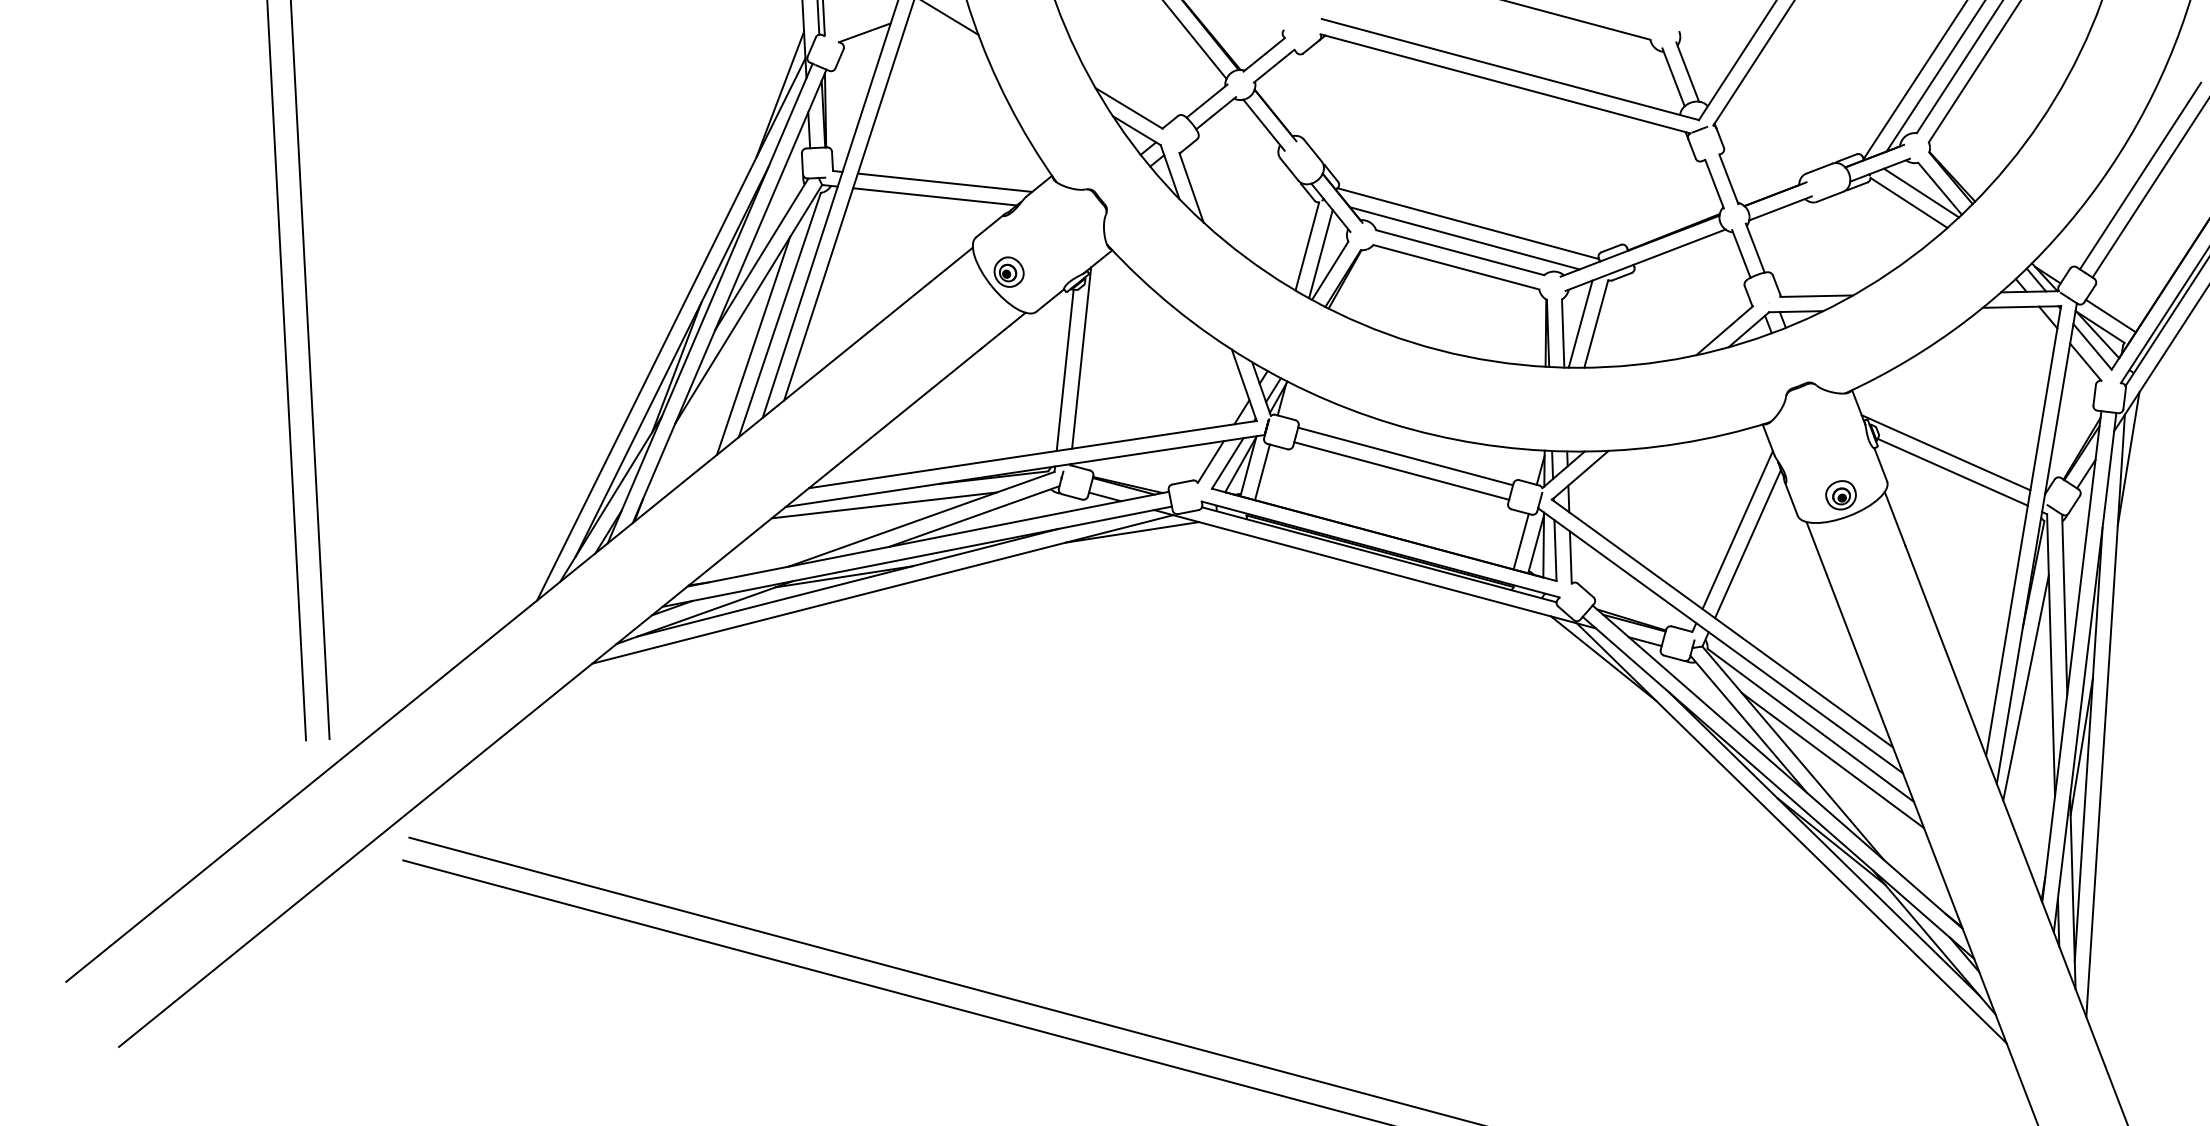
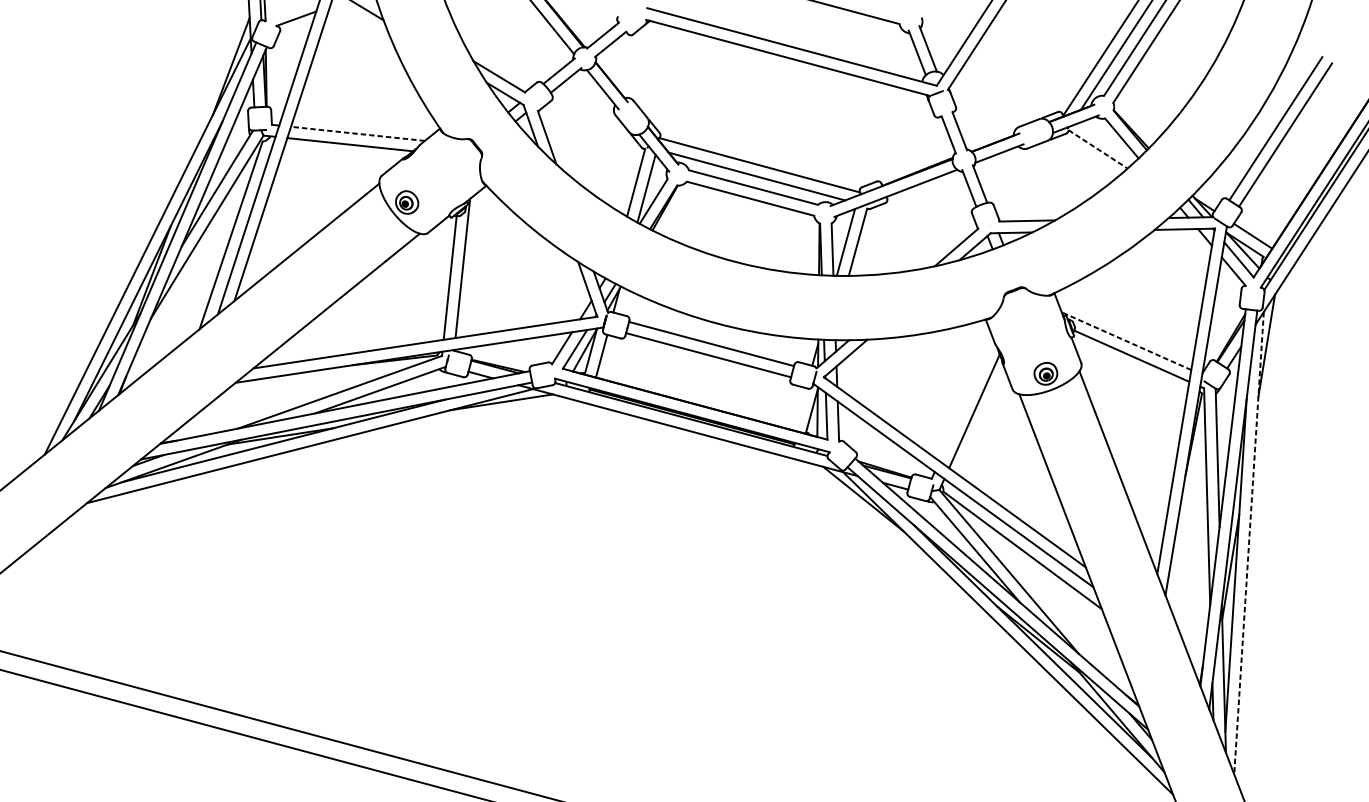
line: (945, 182) -> (358, 133), solid -> dashed
line: (1921, 192) -> (1107, 141), removed
line: (1909, 202) -> (1098, 149), solid -> dashed
line: (753, 345) -> (210, 258), removed
line: (1945, 452) -> (1126, 340), solid -> dashed
line: (883, 505) -> (310, 381), removed
line: (1737, 530) -> (966, 400), removed
line: (1520, 541) -> (799, 409), removed
line: (2025, 687) -> (1187, 521), removed
line: (2105, 715) -> (1248, 542), solid -> dashed
line: (1833, 760) -> (1040, 577), removed

